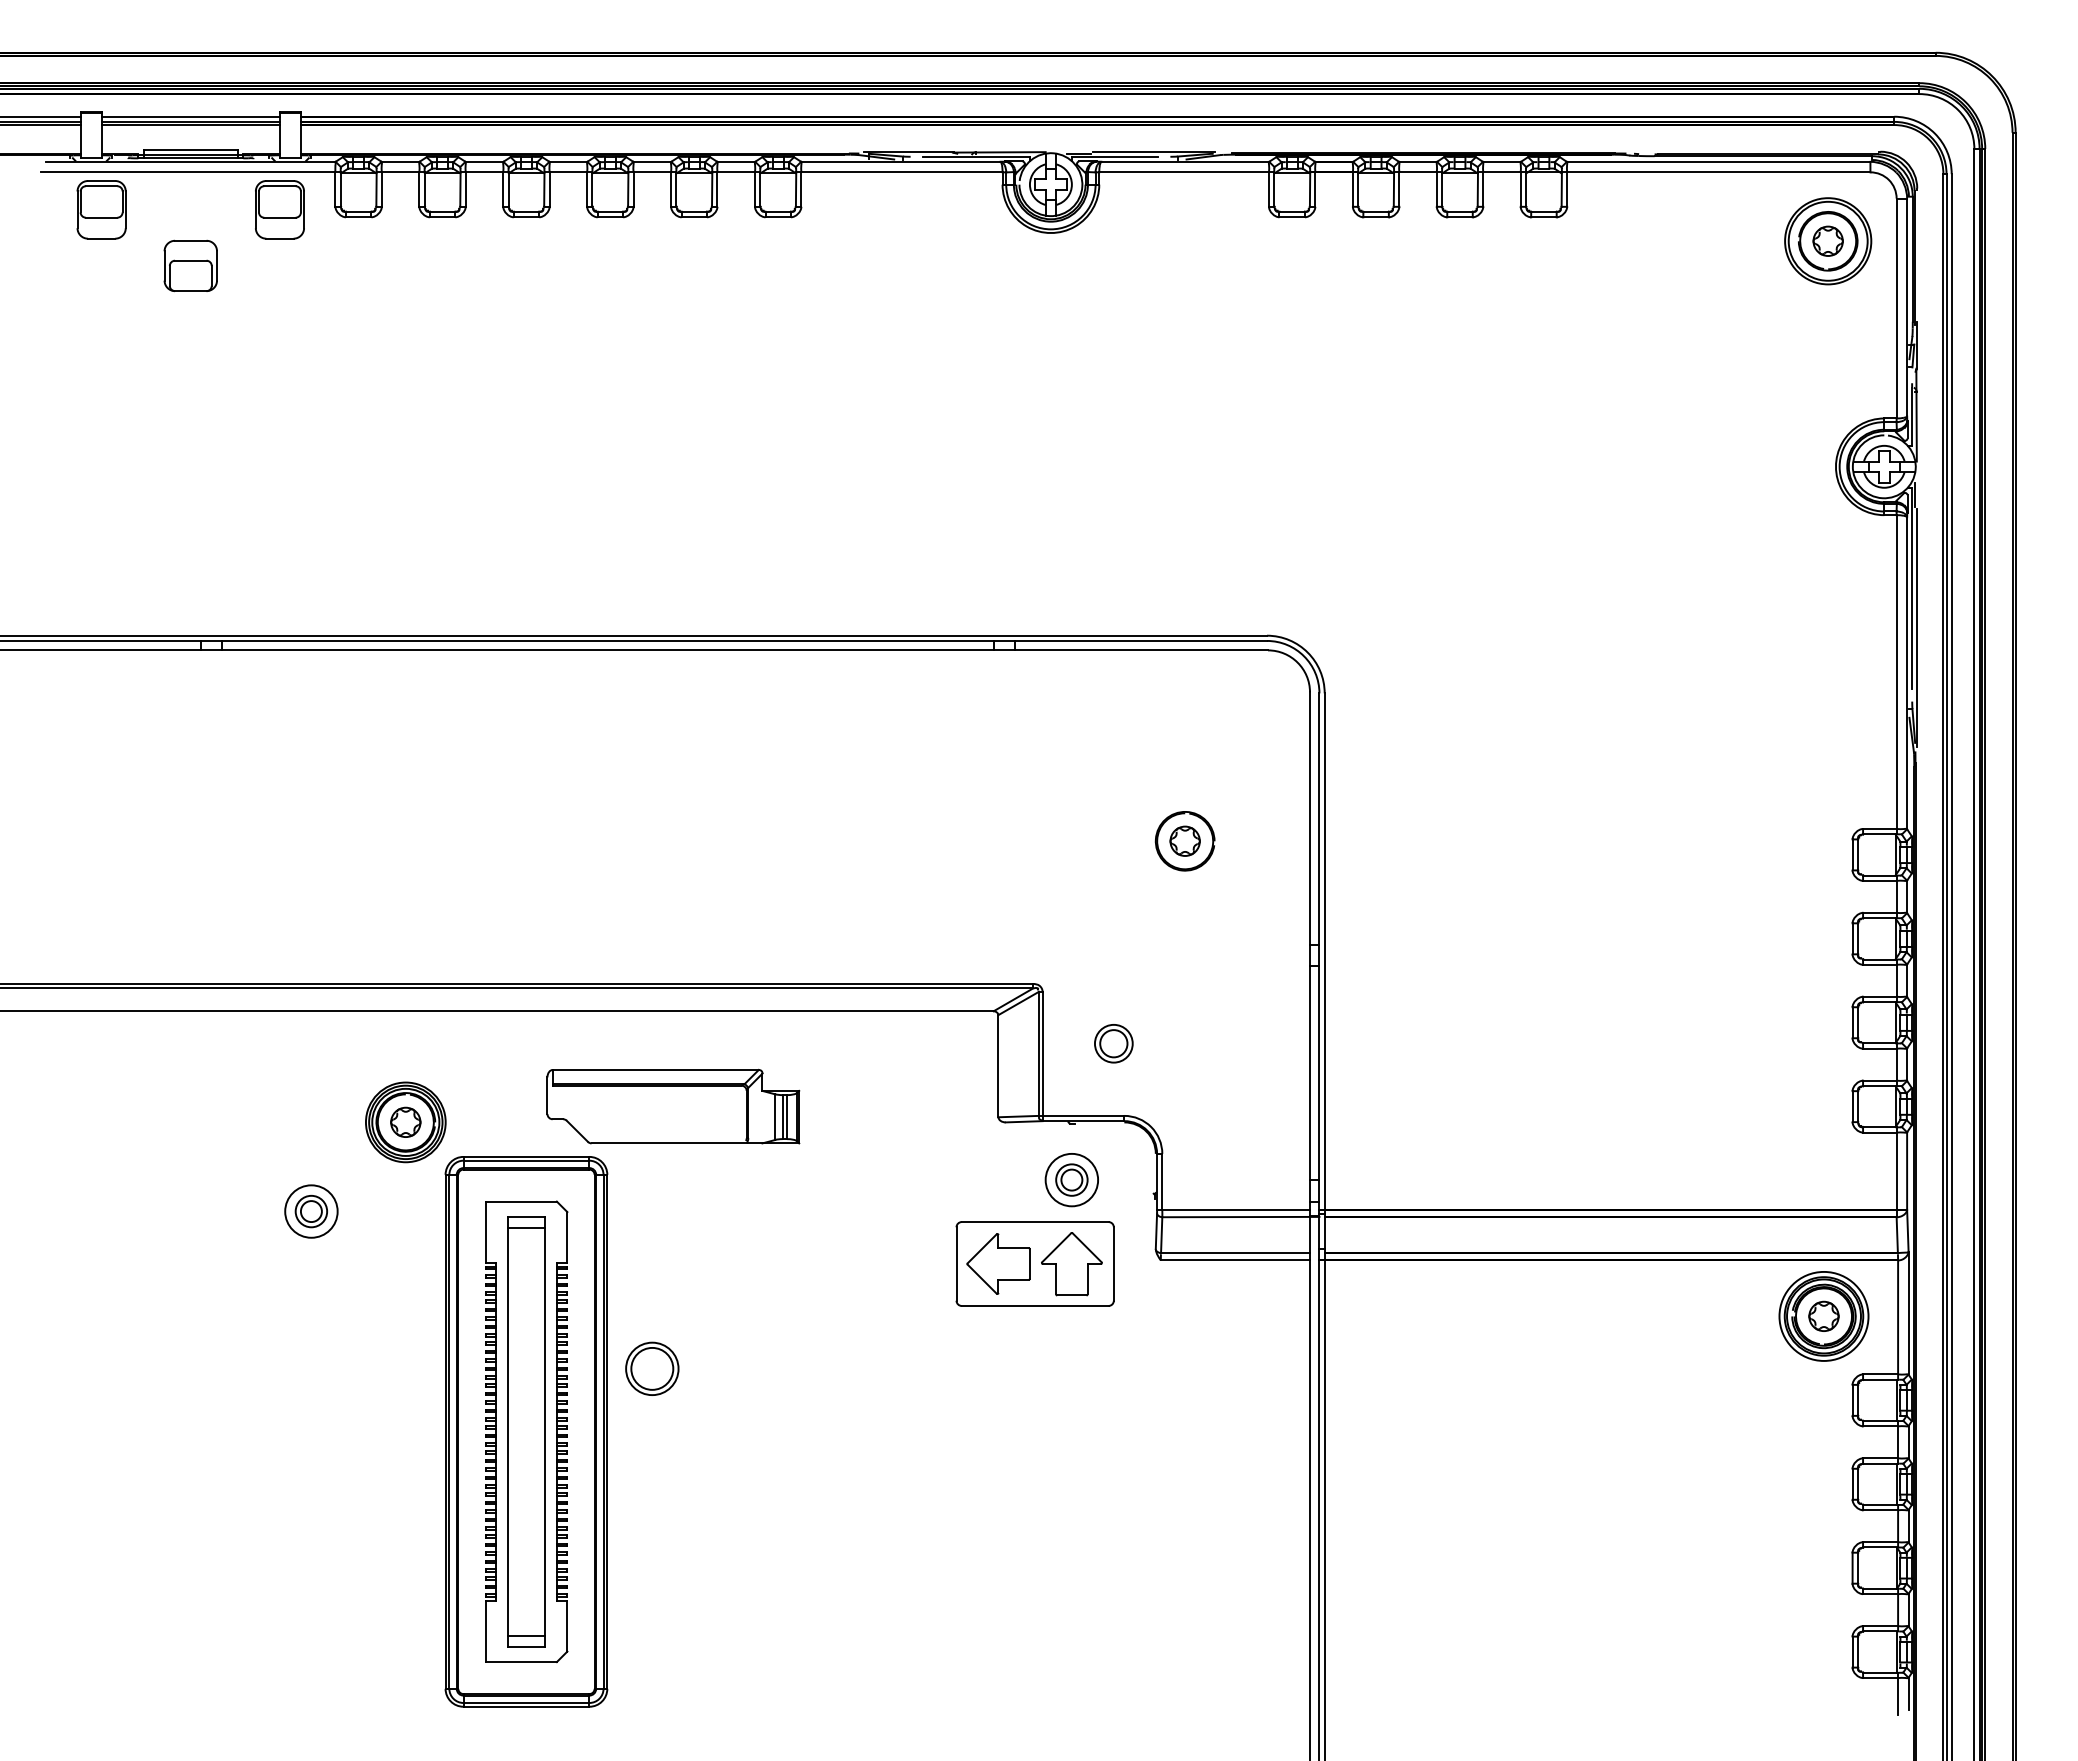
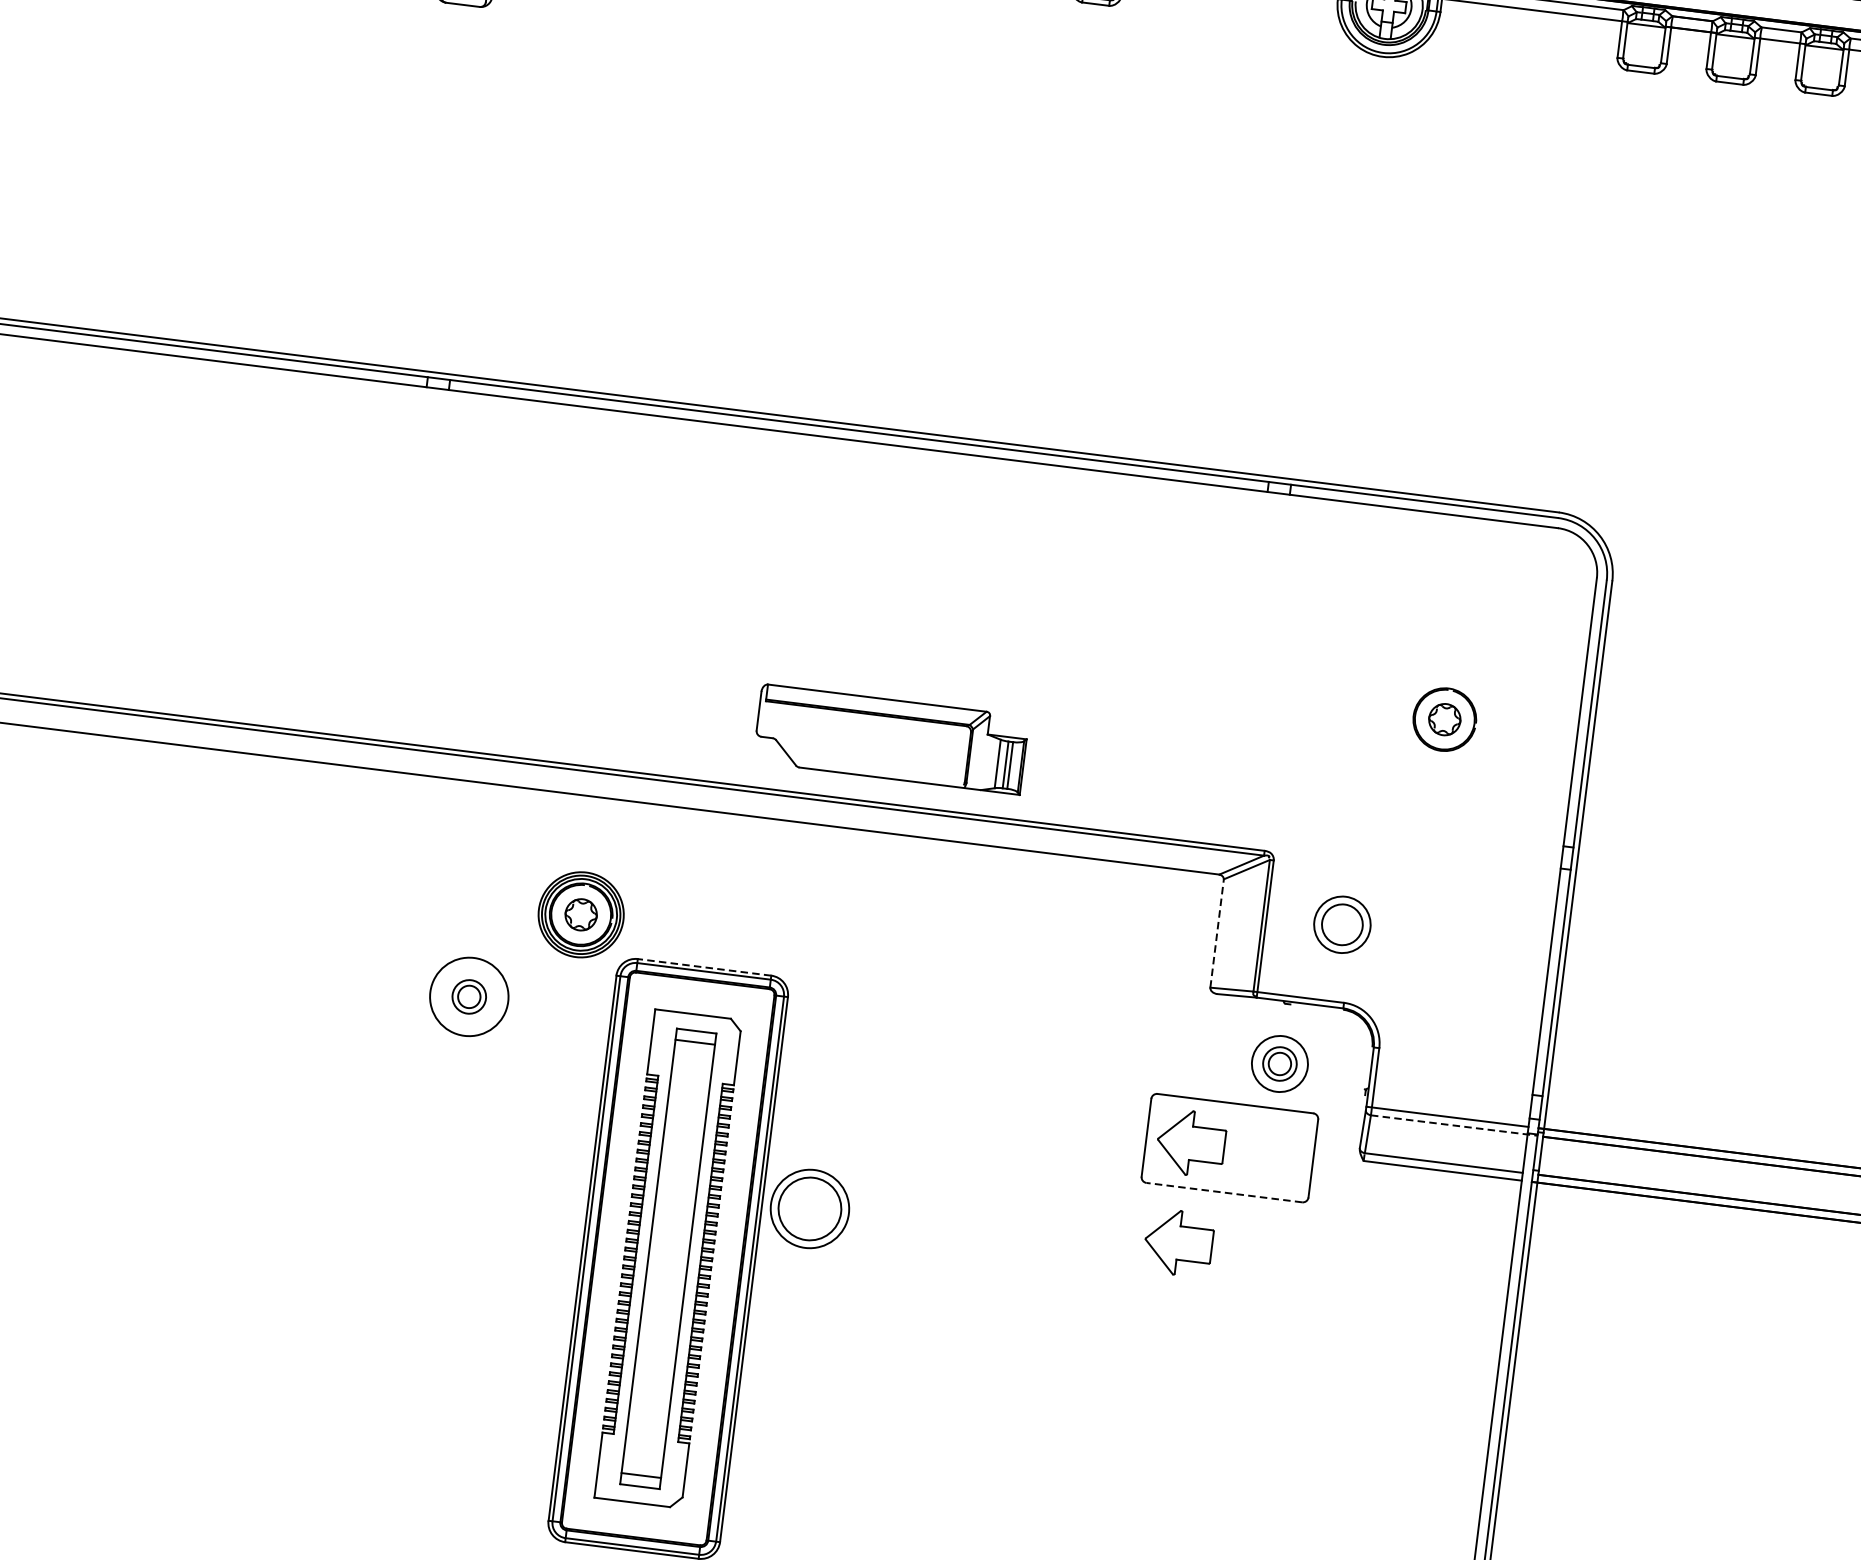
part: (1113, 1043) -> (1342, 924), size x1.4
line: (998, 1065) -> (1217, 932), solid -> dashed
part: (673, 1106) -> (891, 739), moved
line: (526, 1156) -> (704, 966), solid -> dashed
circle: (311, 1211) -> (469, 996), size x1.4
line: (1240, 1217) -> (1453, 1125), solid -> dashed
part: (1071, 1264) -> (1268, 1153), removed
line: (1034, 1305) -> (1223, 1192), solid -> dashed
part: (998, 1357) -> (1178, 1242), added
part: (652, 1368) -> (810, 1208), size x1.4

